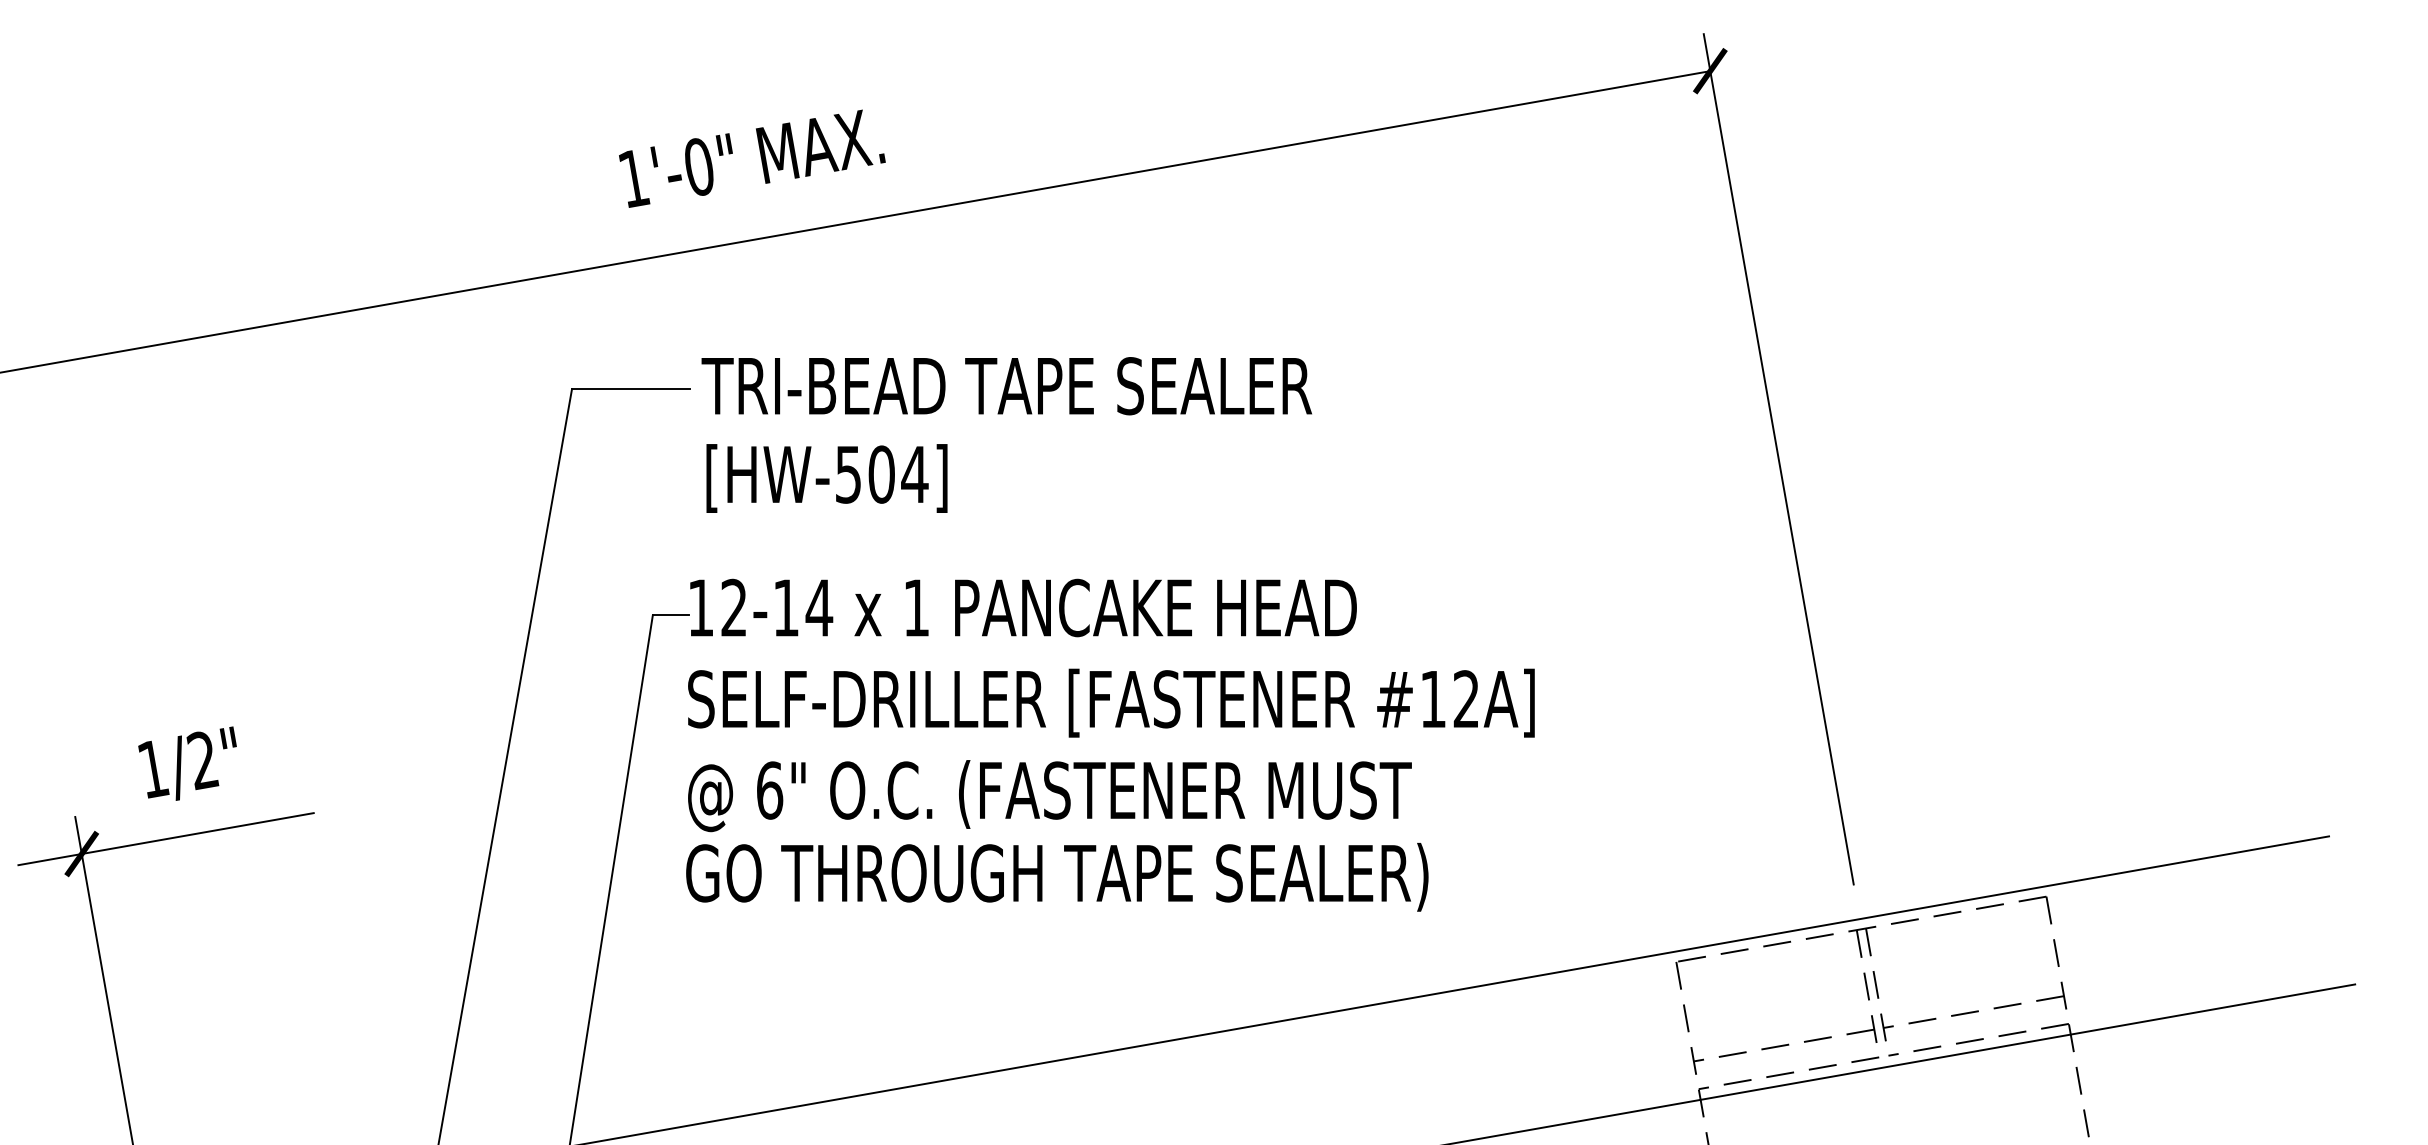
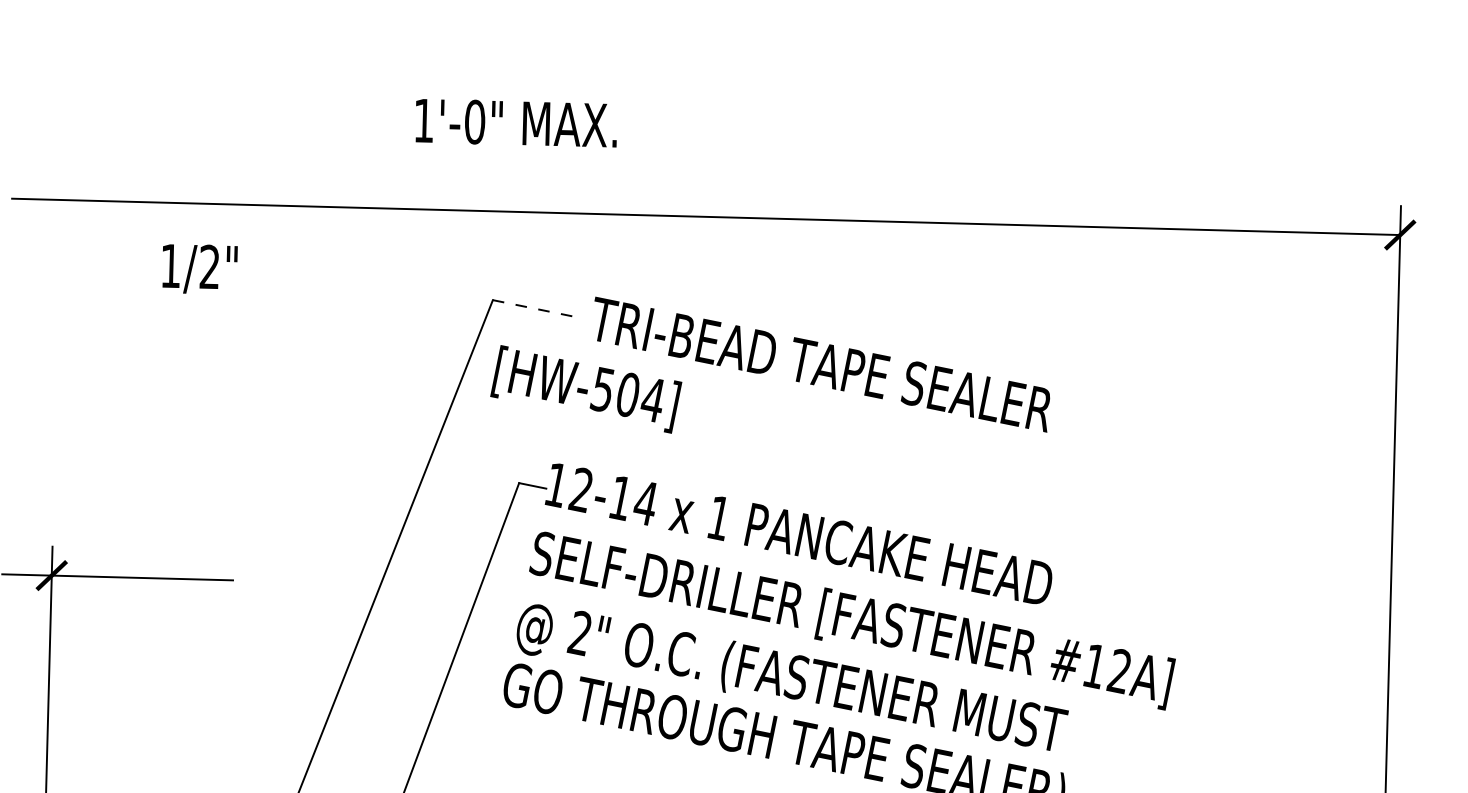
text: (752, 158) -> (516, 123), moved
line: (630, 389) -> (536, 309), solid -> dashed
text: (826, 478) -> (585, 389), moved
text: (187, 763) -> (197, 267), moved
text: (770, 790) -> (580, 633), 6" -> 2"

